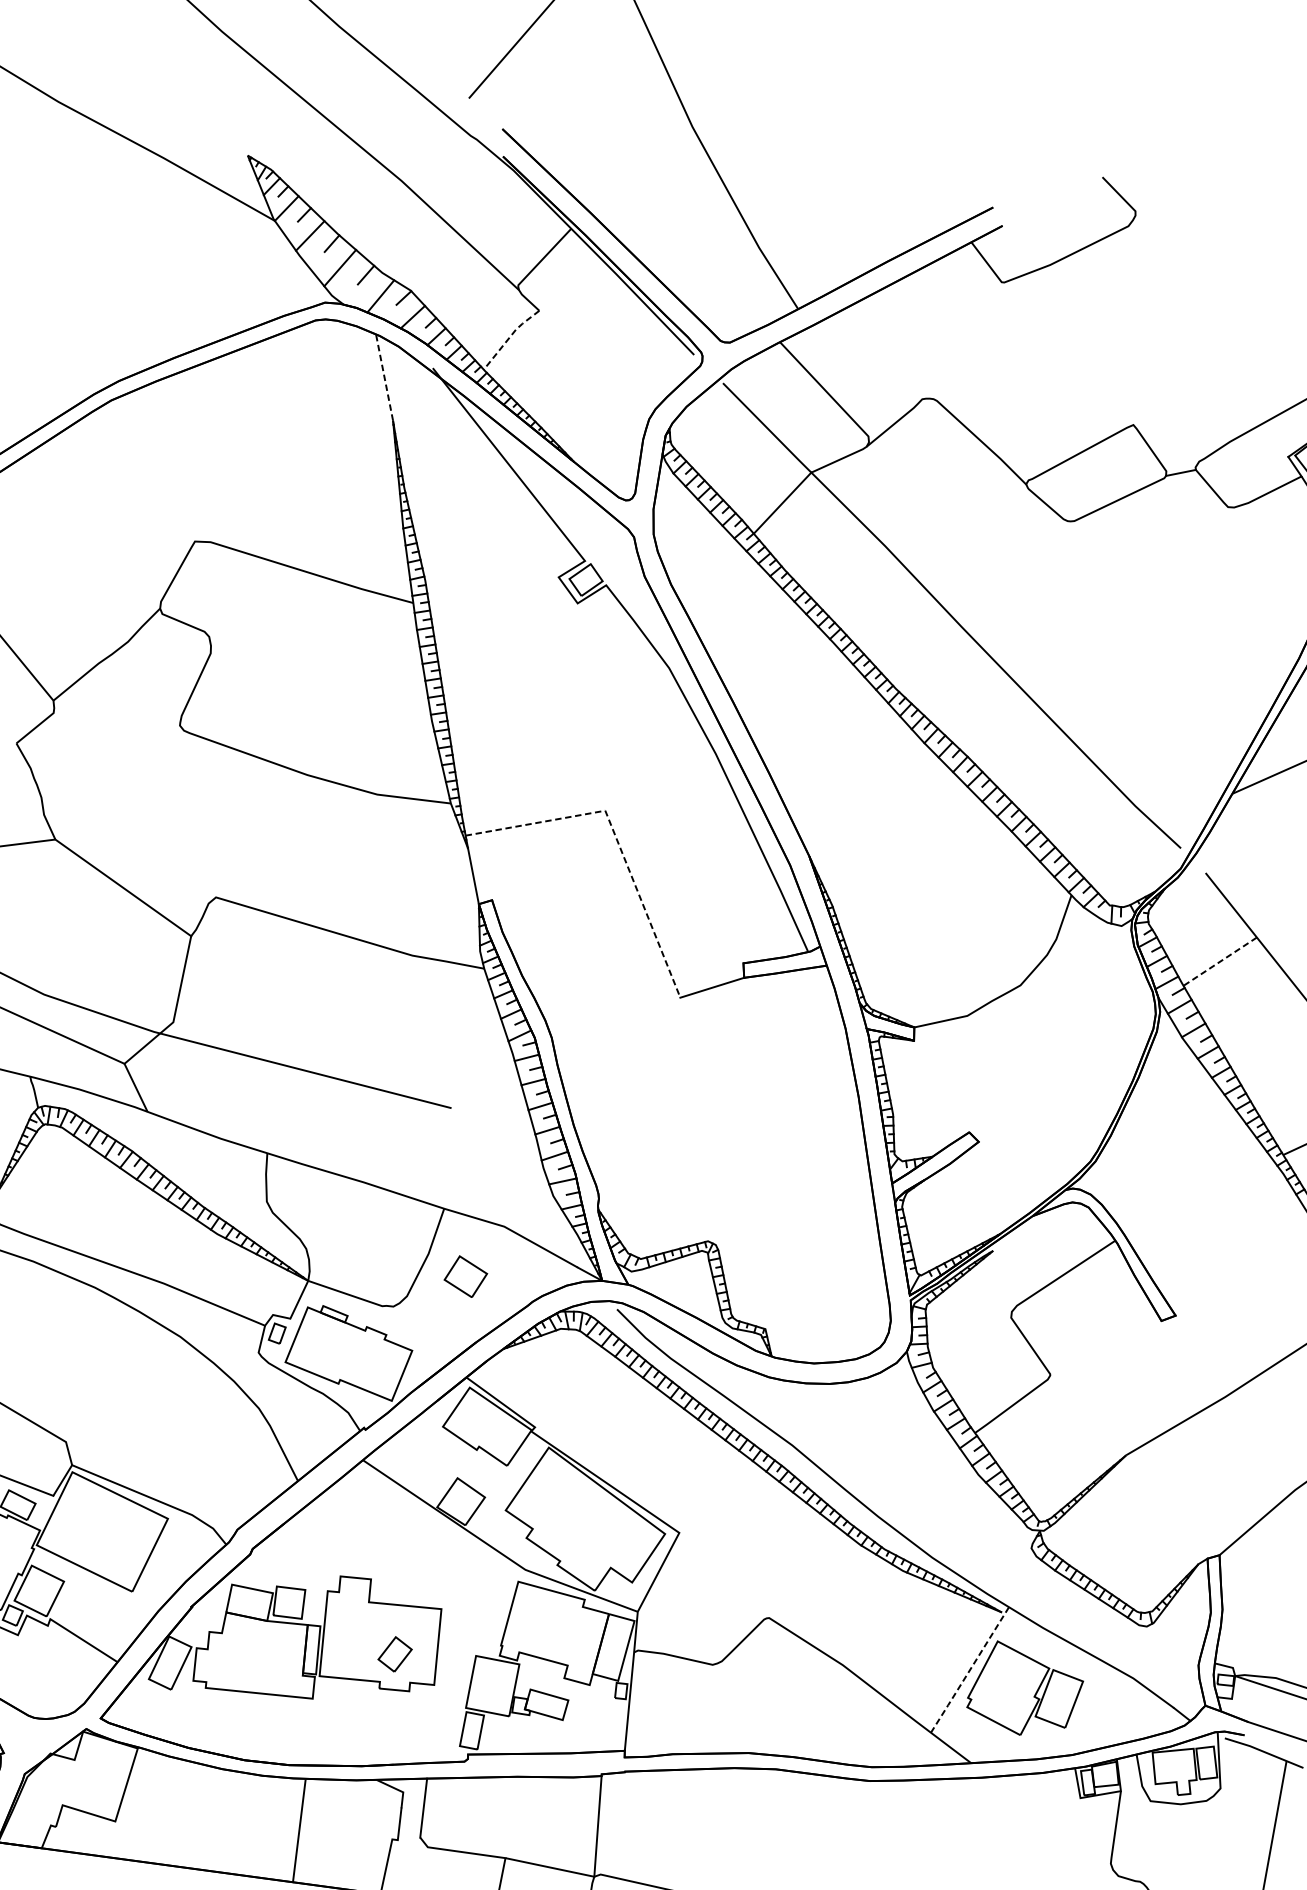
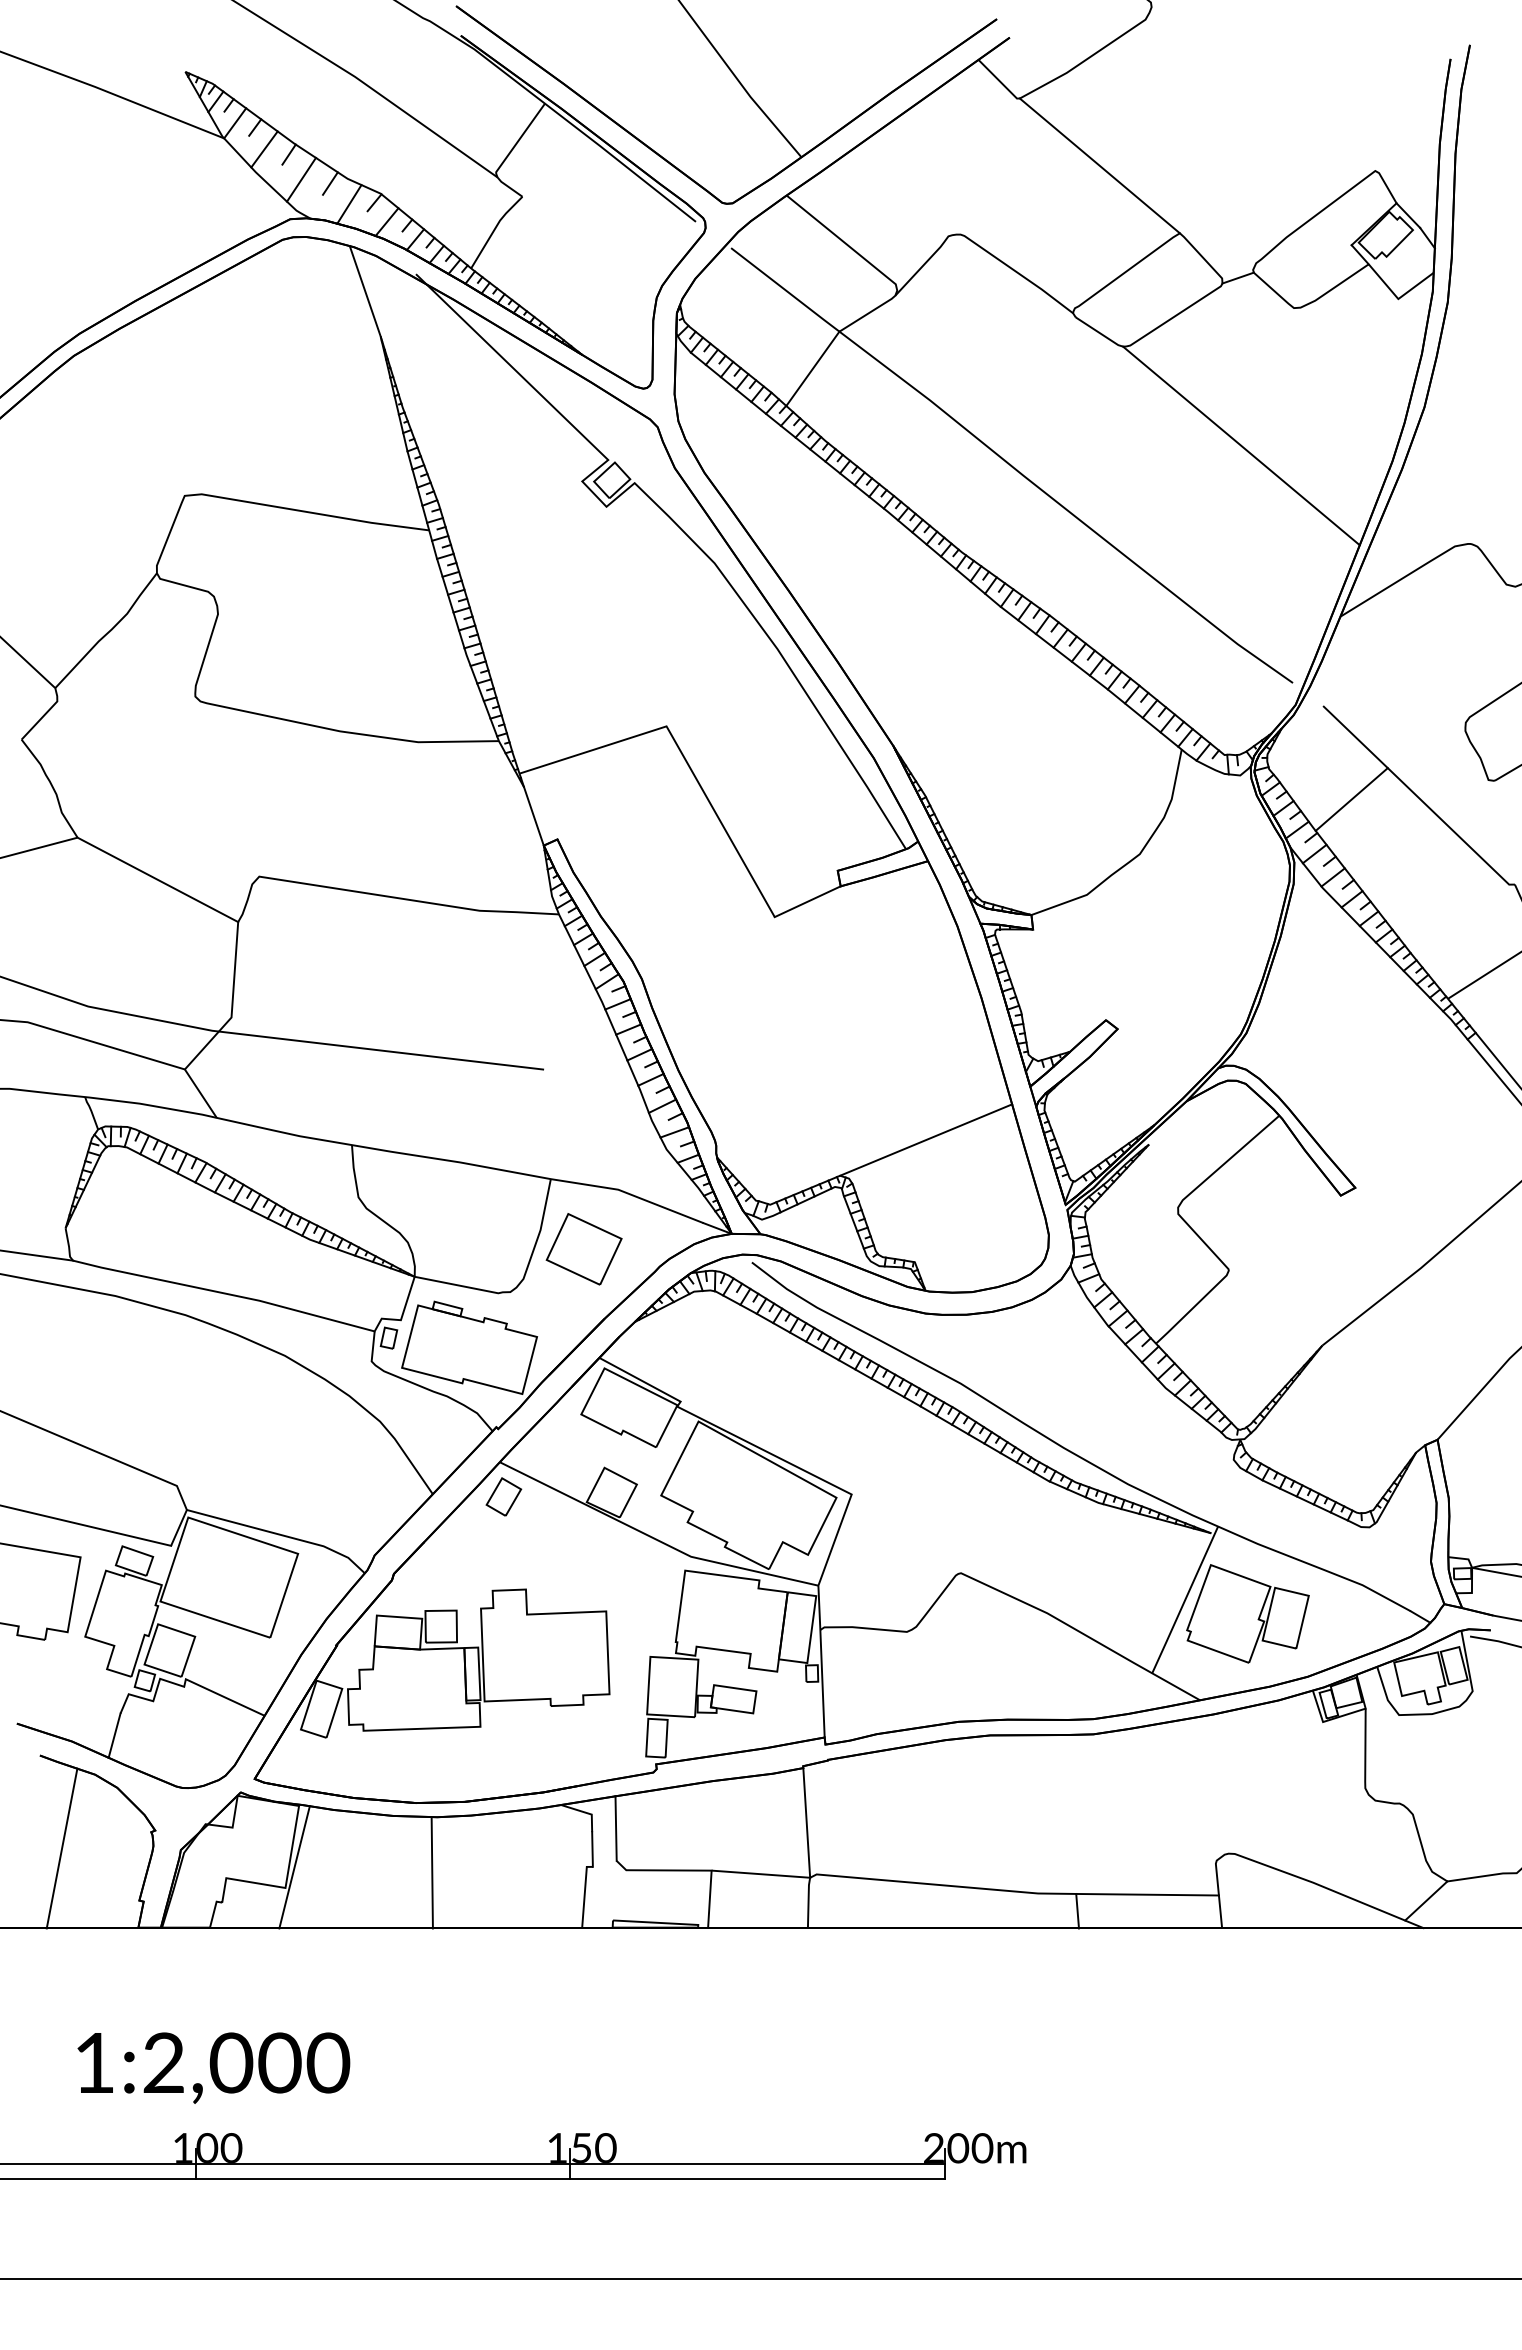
line: (509, 337) -> (494, 229), dashed -> solid
line: (1068, 353) -> (1099, 165), added
line: (384, 377) -> (365, 291), dashed -> solid
line: (1163, 625) -> (1241, 445), added
line: (616, 838) -> (682, 754), dashed -> solid
line: (1219, 961) -> (1351, 799), dashed -> solid
line: (791, 1218) -> (926, 1139), added
part: (465, 1276) -> (583, 1249), size x1.67
part: (394, 1653) -> (503, 1496), moved
line: (969, 1671) -> (1184, 1601), dashed -> solid
line: (126, 1803) -> (294, 1867), added
line: (298, 1830) -> (431, 1872), moved

